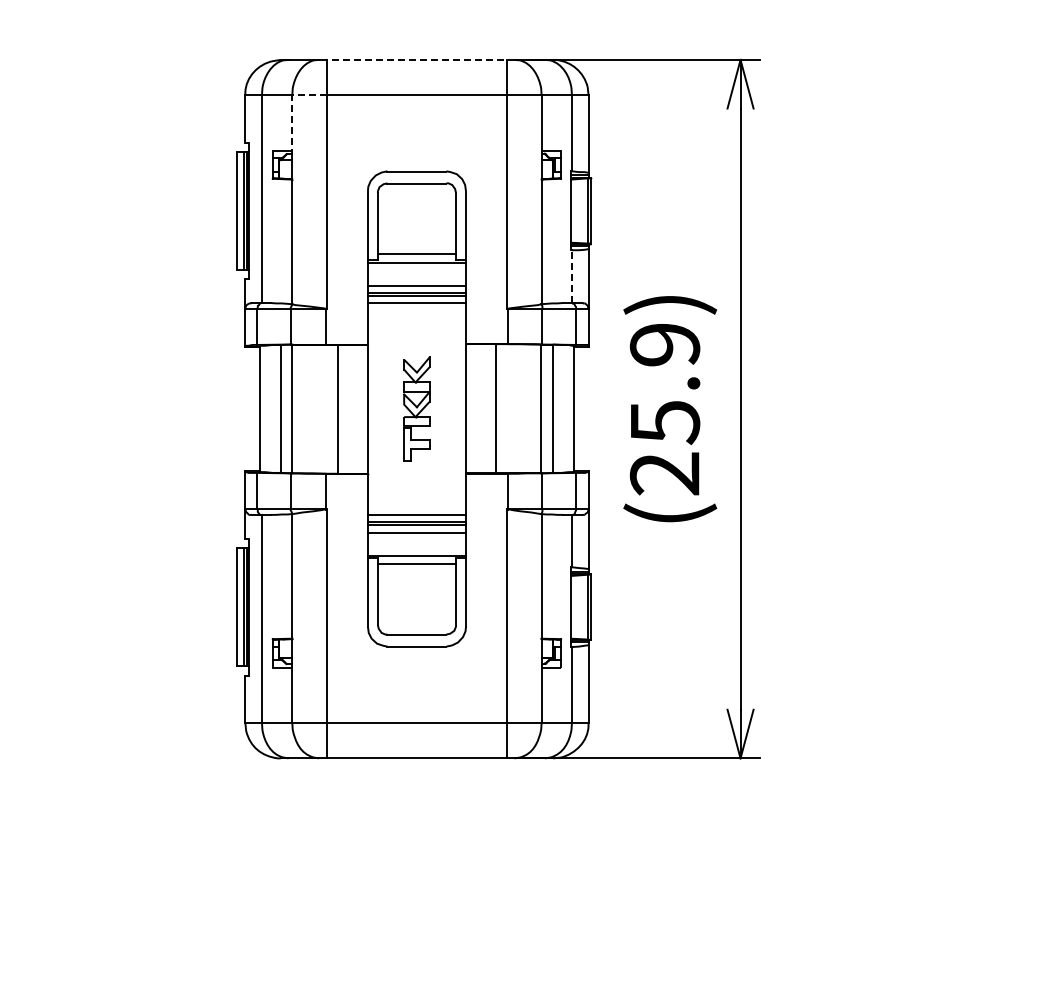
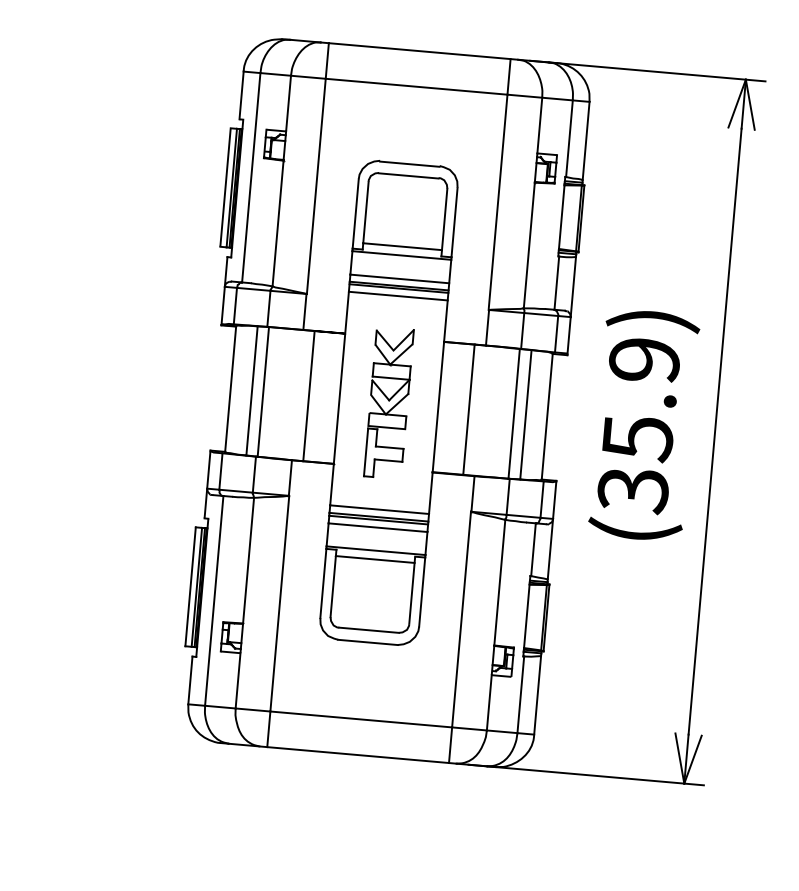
line: (421, 59) -> (424, 51), dashed -> solid
line: (292, 105) -> (290, 86), dashed -> solid
line: (571, 276) -> (556, 283), dashed -> solid
part: (416, 408) -> (388, 402), size x1.43
text: (665, 474) -> (633, 490), (25.9) -> (35.9)

